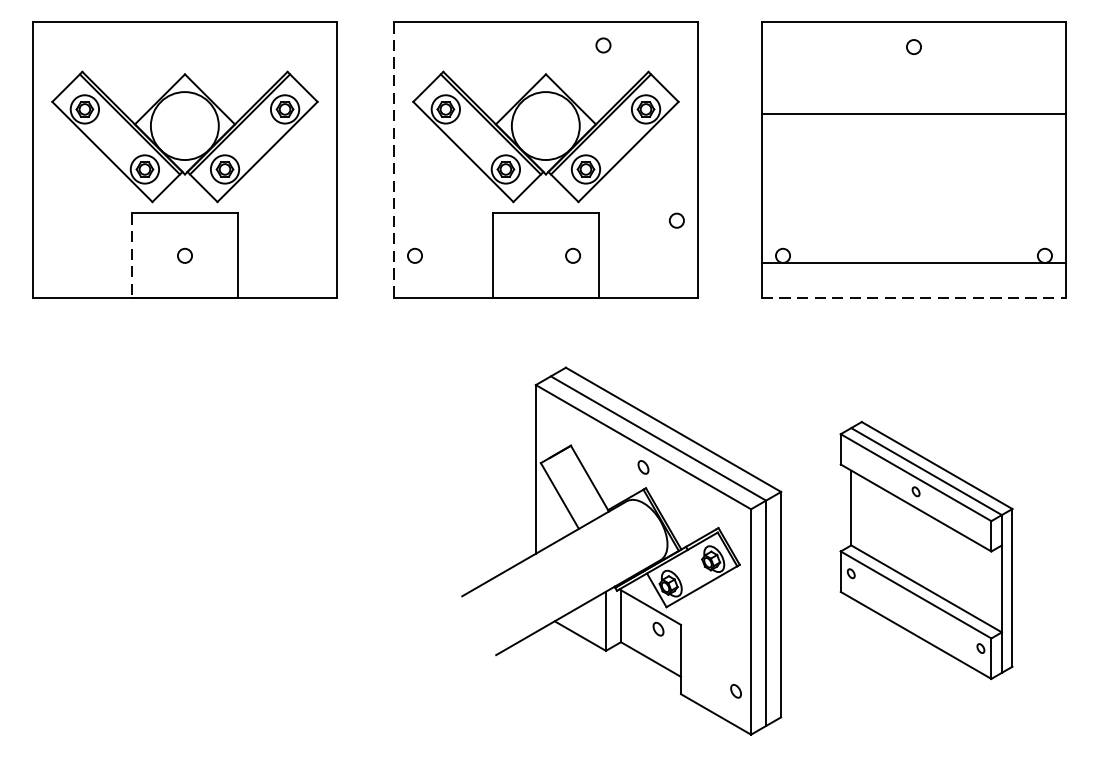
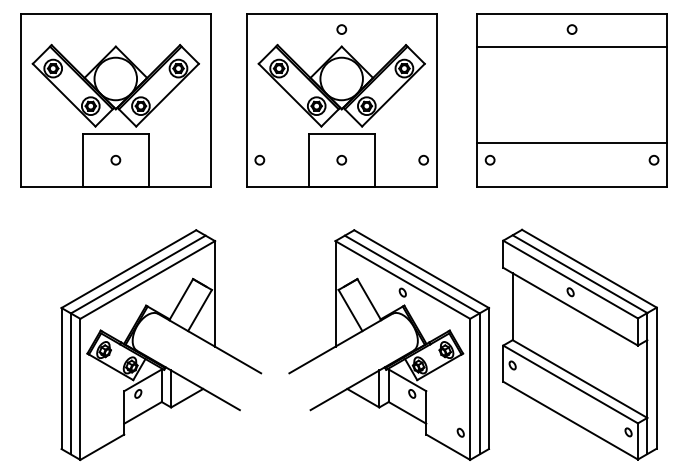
circle: (603, 45) -> (341, 29), moved
line: (912, 114) -> (571, 47), moved
line: (393, 160) -> (246, 100), dashed -> solid
circle: (676, 221) -> (423, 160), moved
line: (131, 256) -> (82, 160), dashed -> solid
circle: (572, 256) -> (341, 160), moved
line: (912, 262) -> (571, 142), moved
line: (914, 297) -> (572, 186), dashed -> solid
part: (925, 550) -> (579, 344), size x1.43
part: (246, 574) -> (154, 359), added

